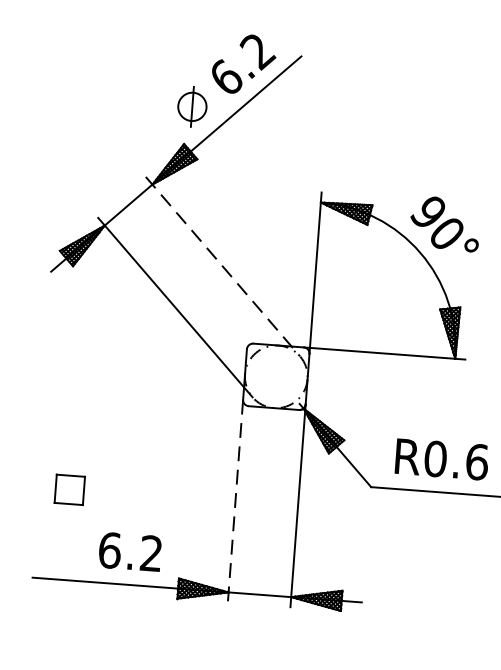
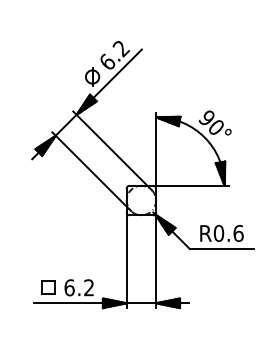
line: (222, 265) -> (112, 150), dashed -> solid
part: (69, 489) -> (48, 287), moved
line: (235, 501) -> (126, 260), dashed -> solid

